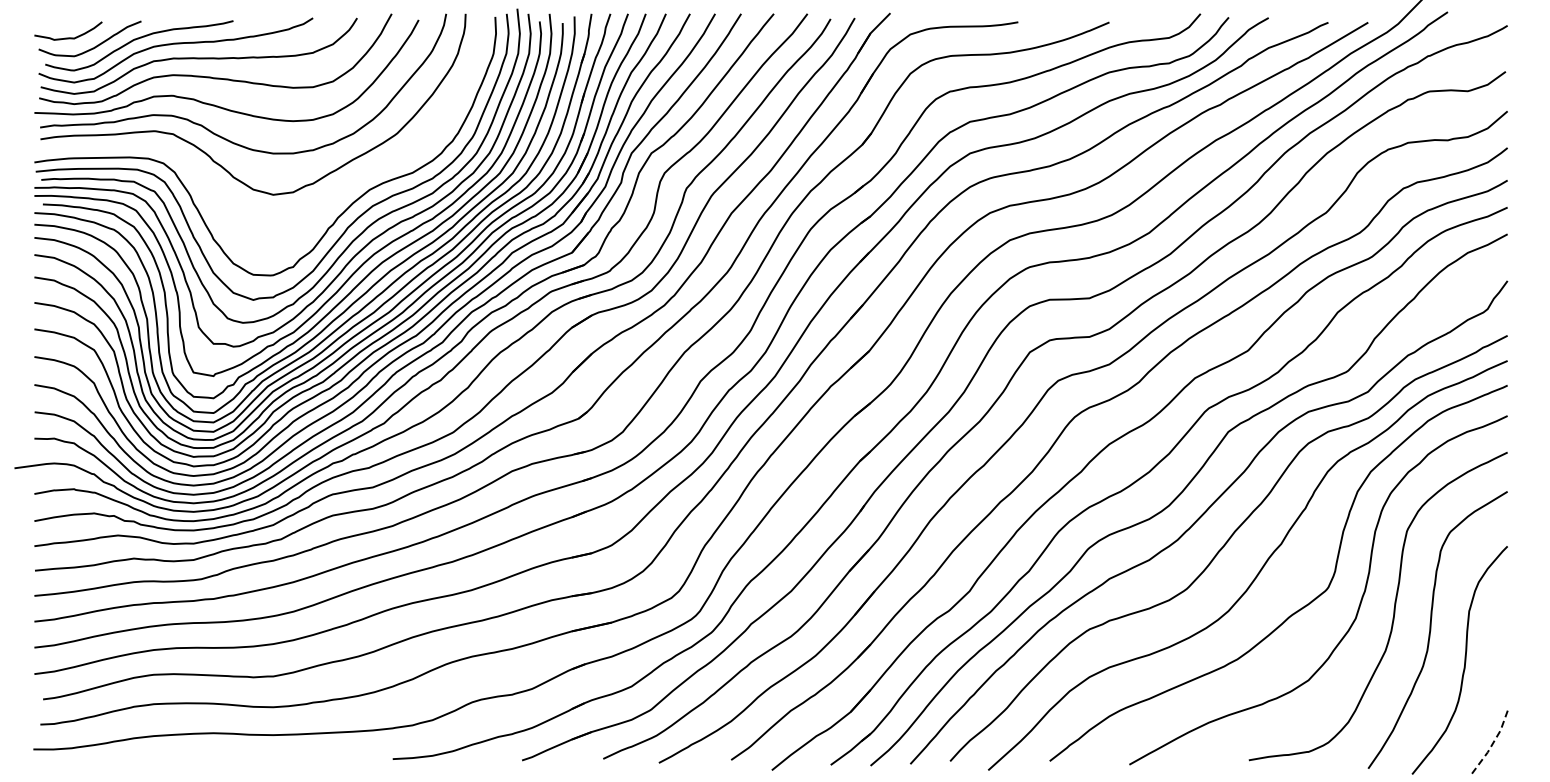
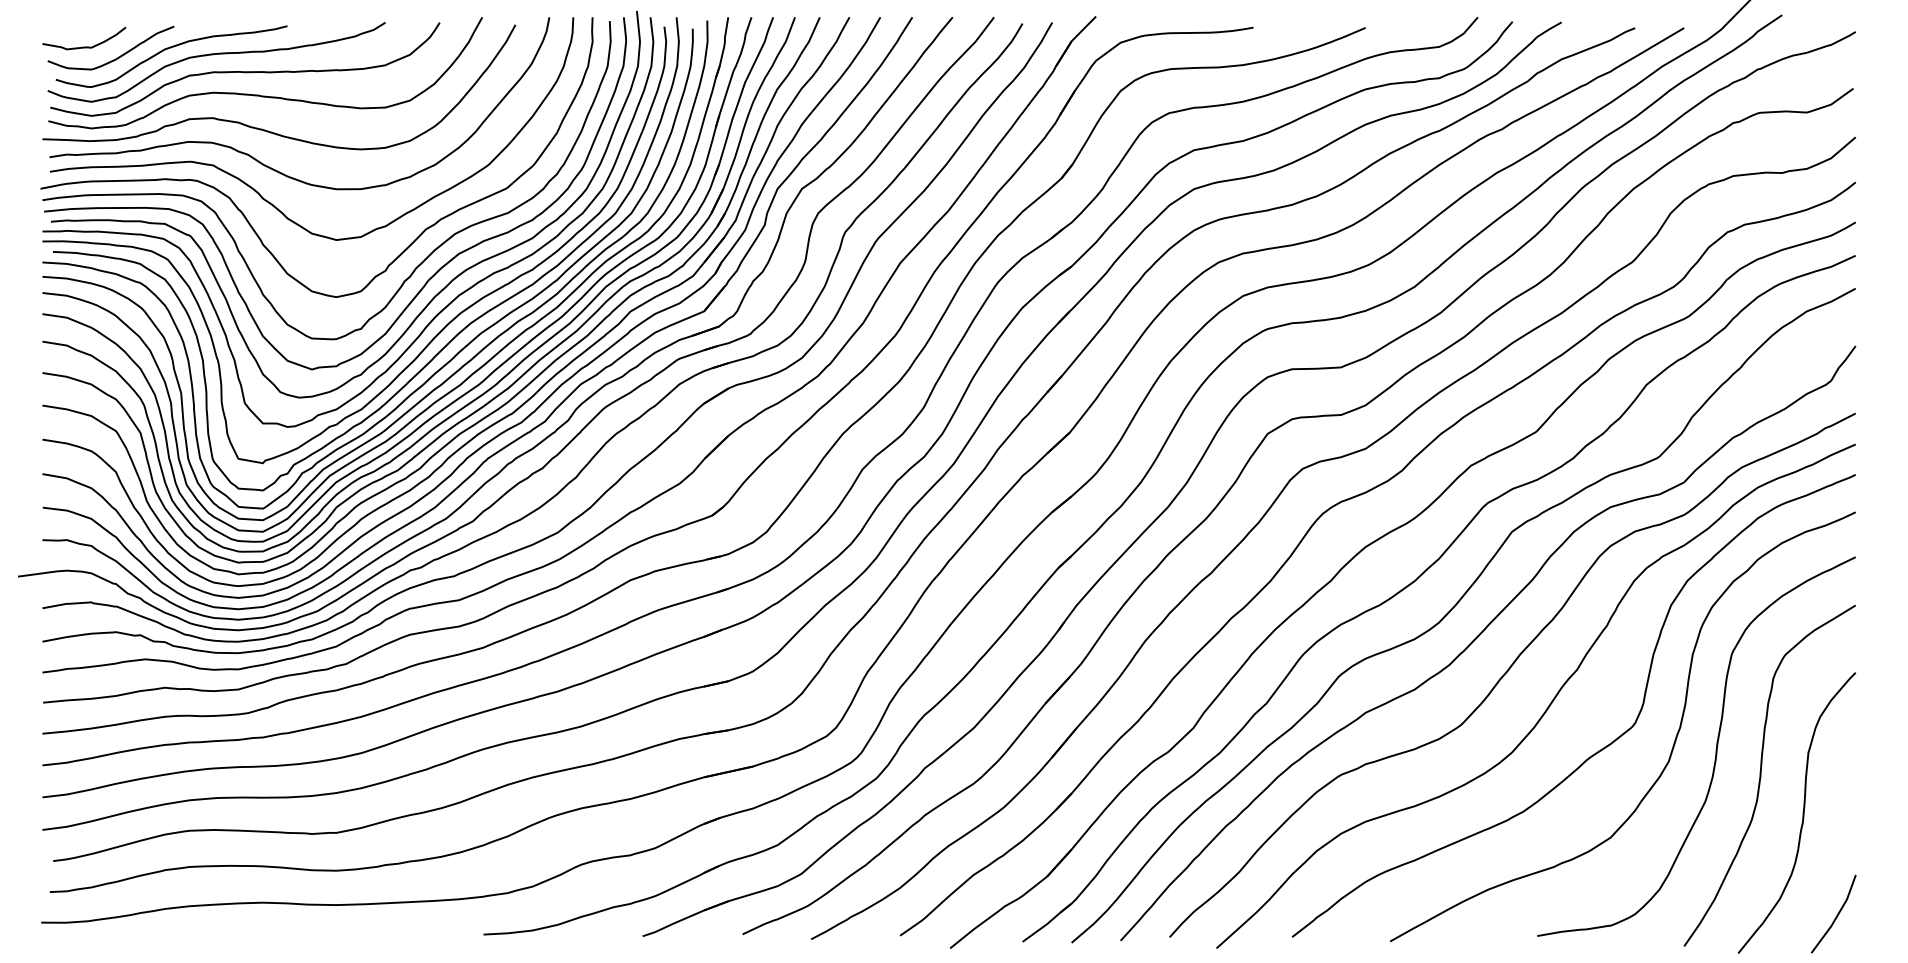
curve: (198, 173) -> (244, 213), added
line: (1492, 744) -> (1837, 916), dashed -> solid

